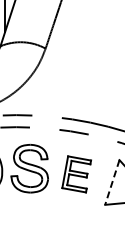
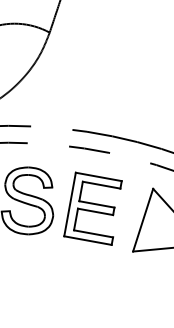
part: (76, 174) -> (92, 209), size x1.43
line: (112, 182) -> (143, 220), dashed -> solid

